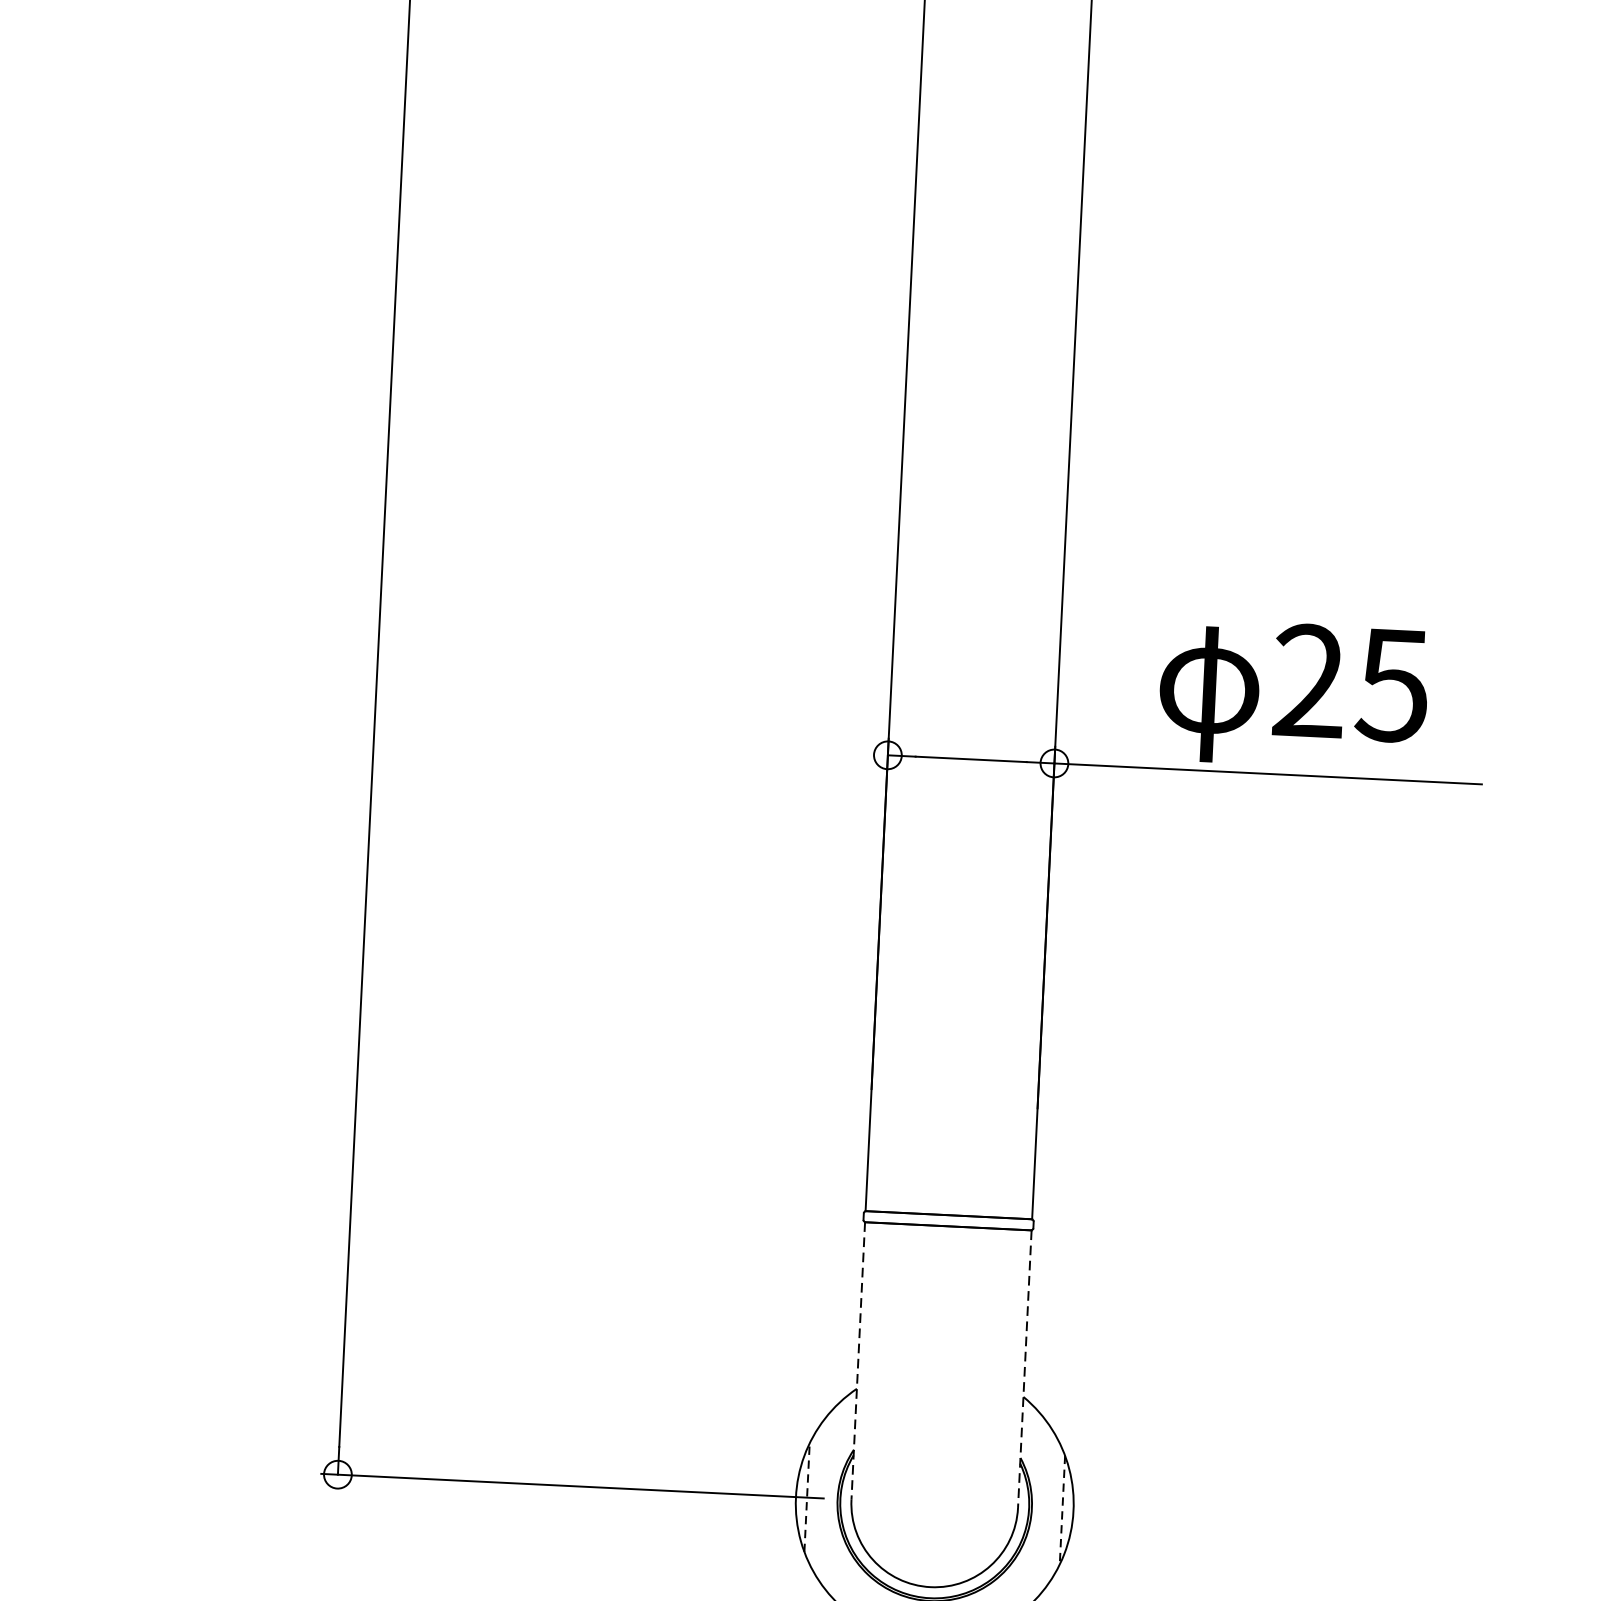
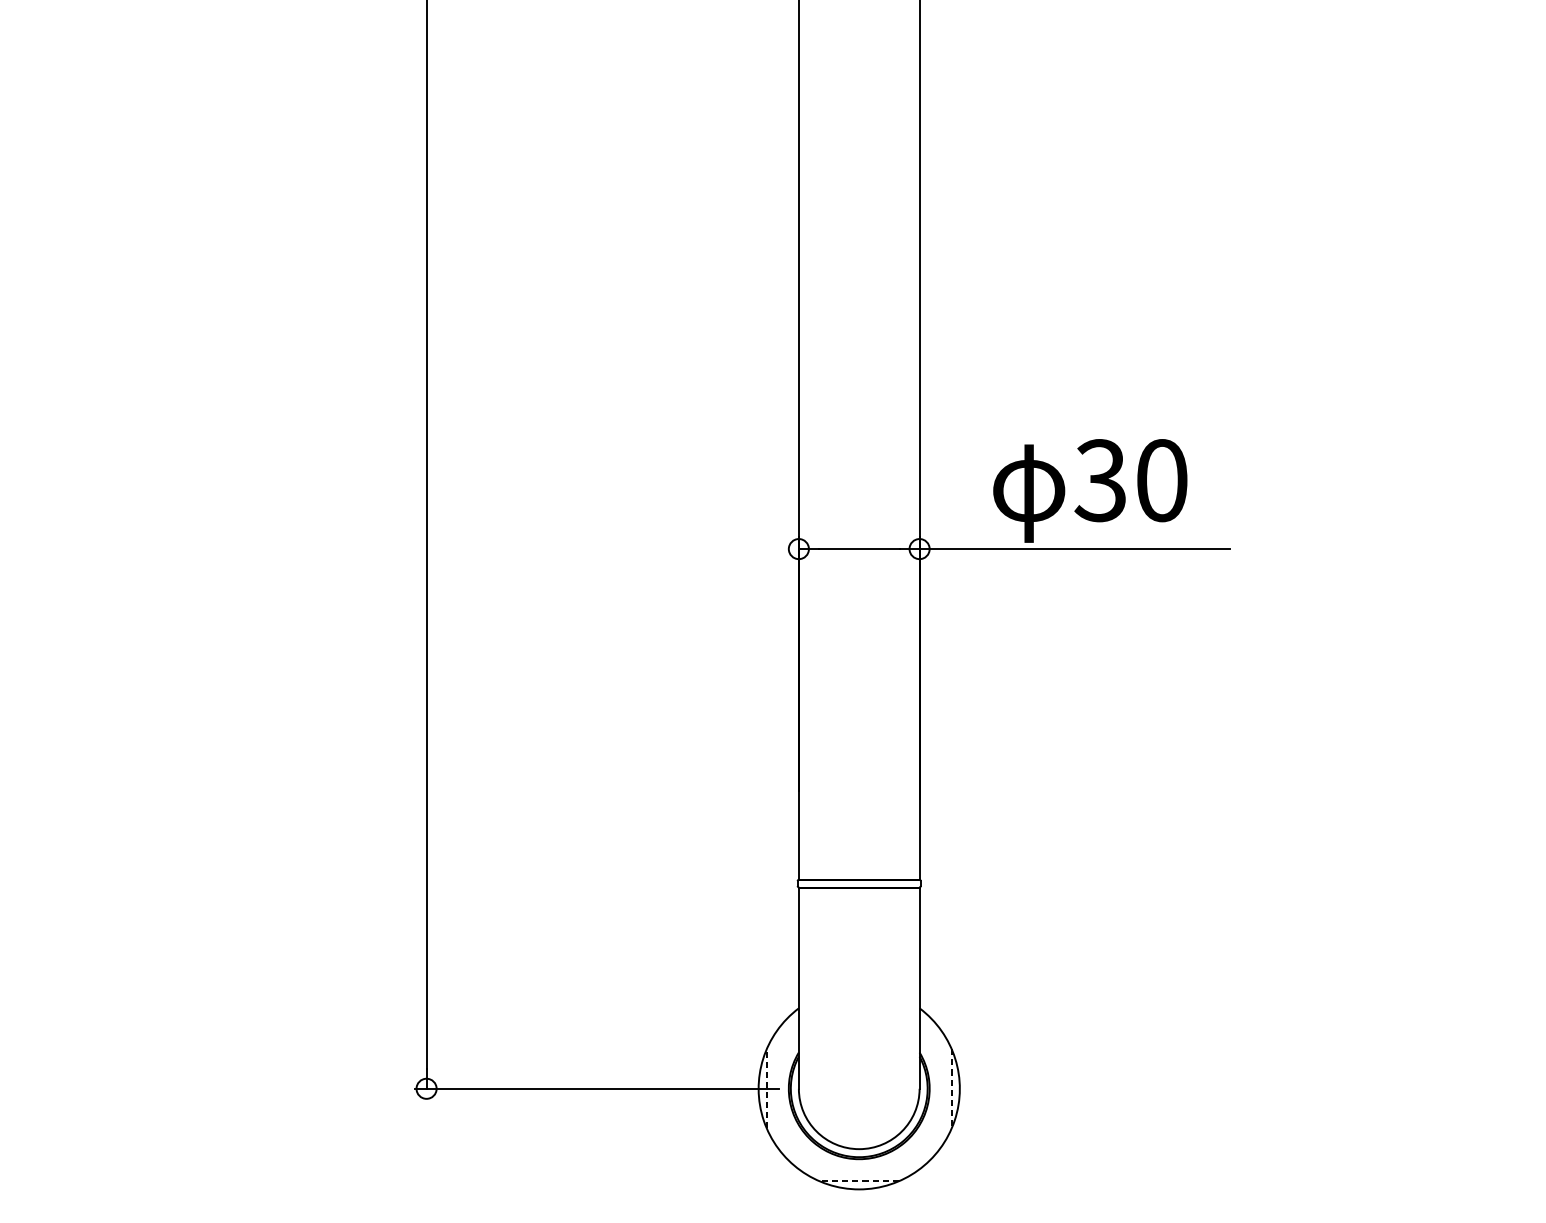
text: (1349, 683) -> (1130, 480), 25 -> 30
line: (857, 1361) -> (798, 988), dashed -> solid
line: (1024, 1369) -> (919, 988), dashed -> solid

